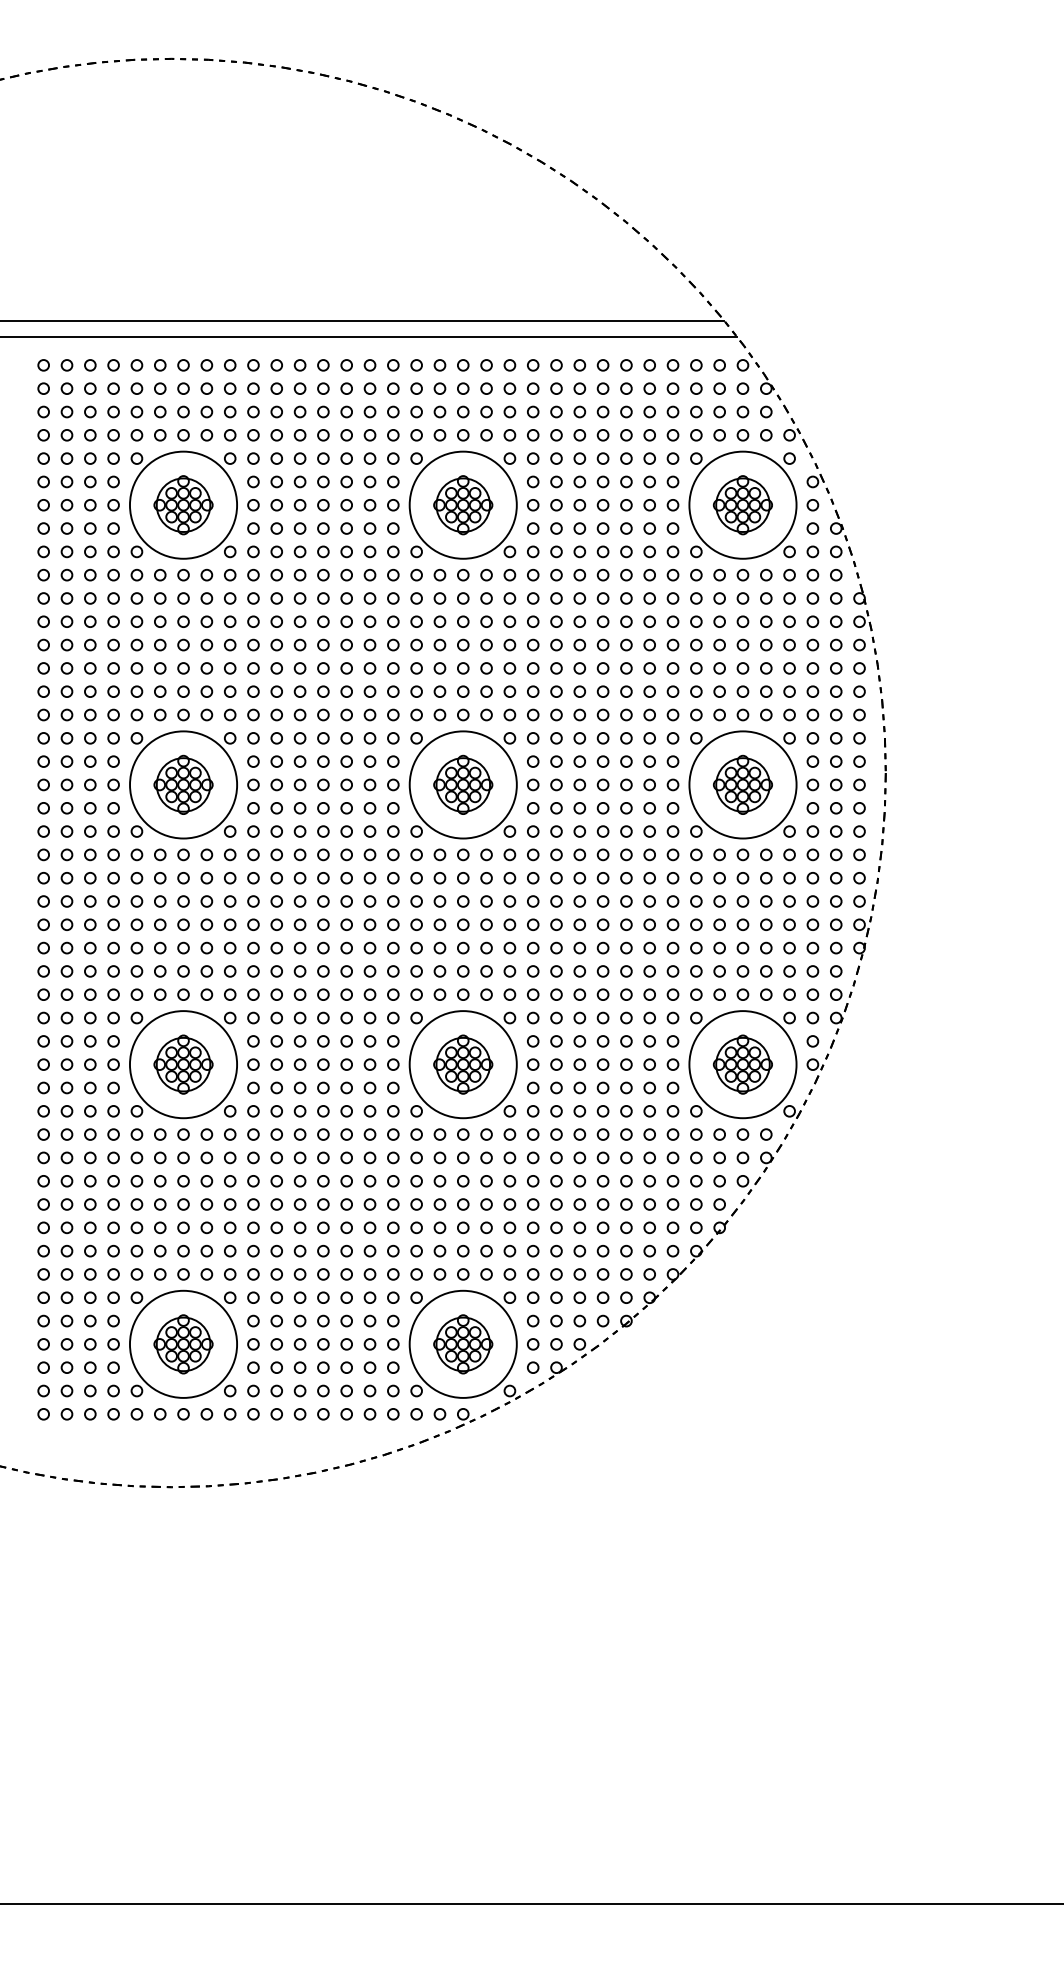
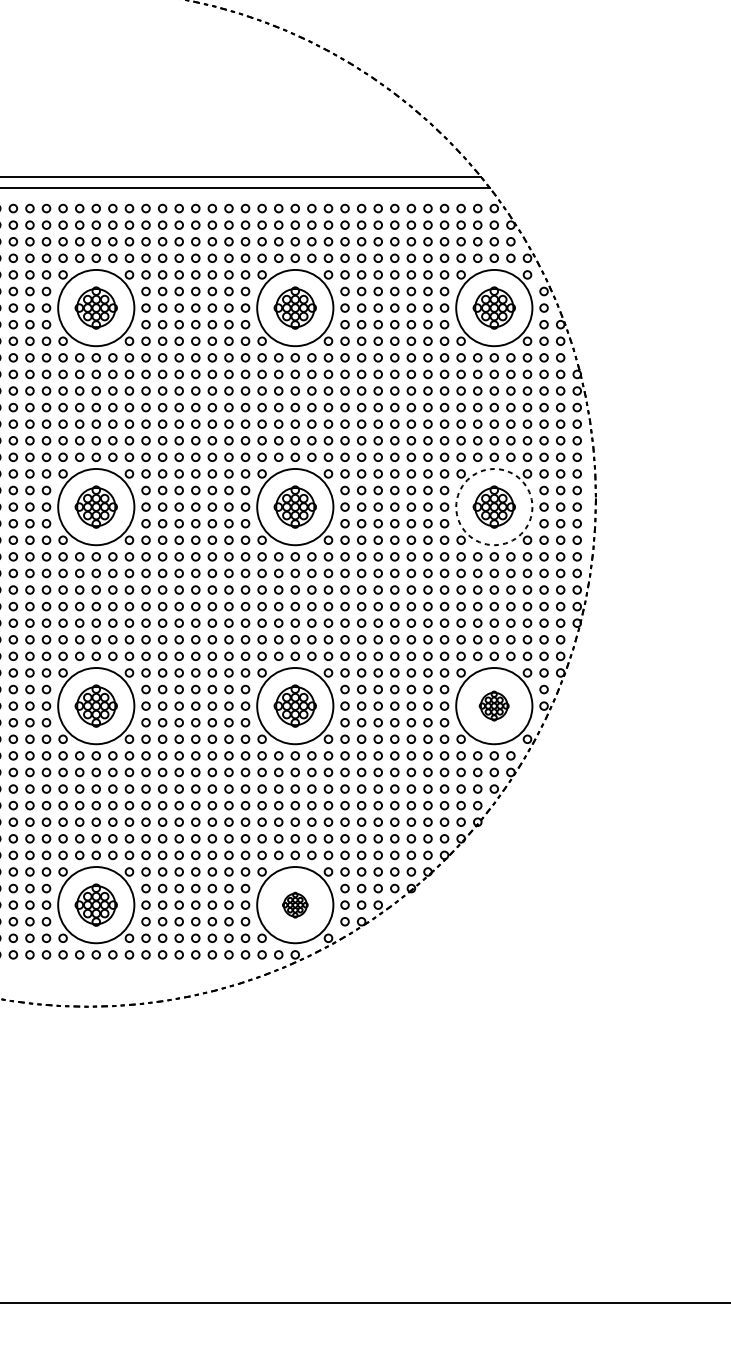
circle: (742, 784) -> (493, 506), solid -> dashed
part: (742, 1064) -> (493, 706), size x0.7
part: (463, 1344) -> (295, 905), size x0.6

